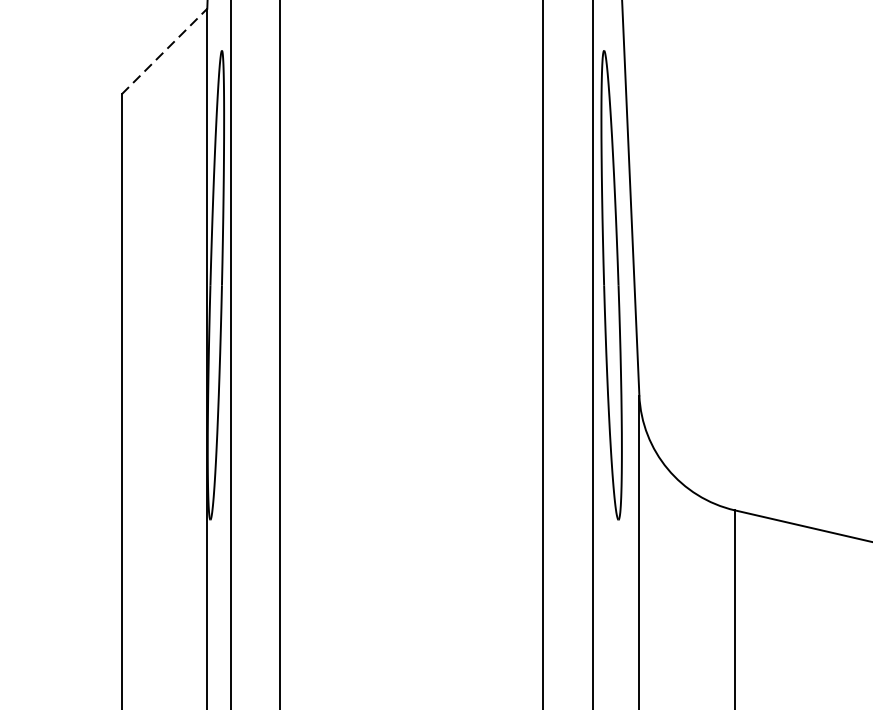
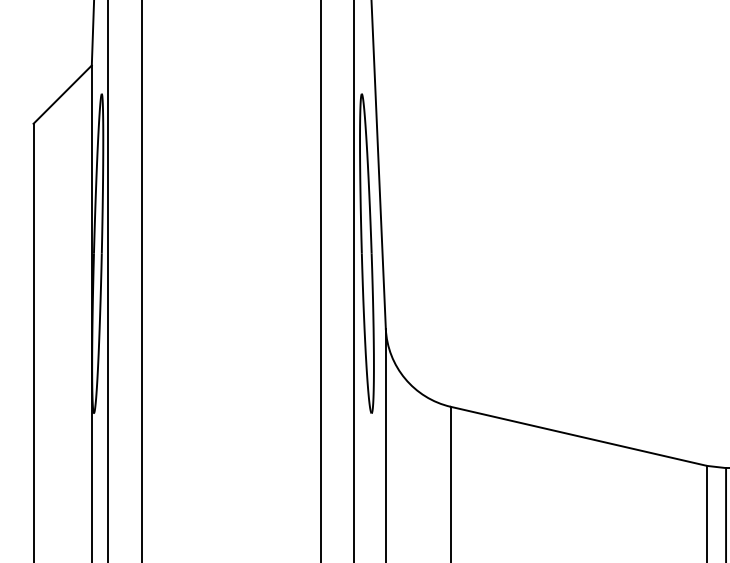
line: (165, 51) -> (63, 94), dashed -> solid

